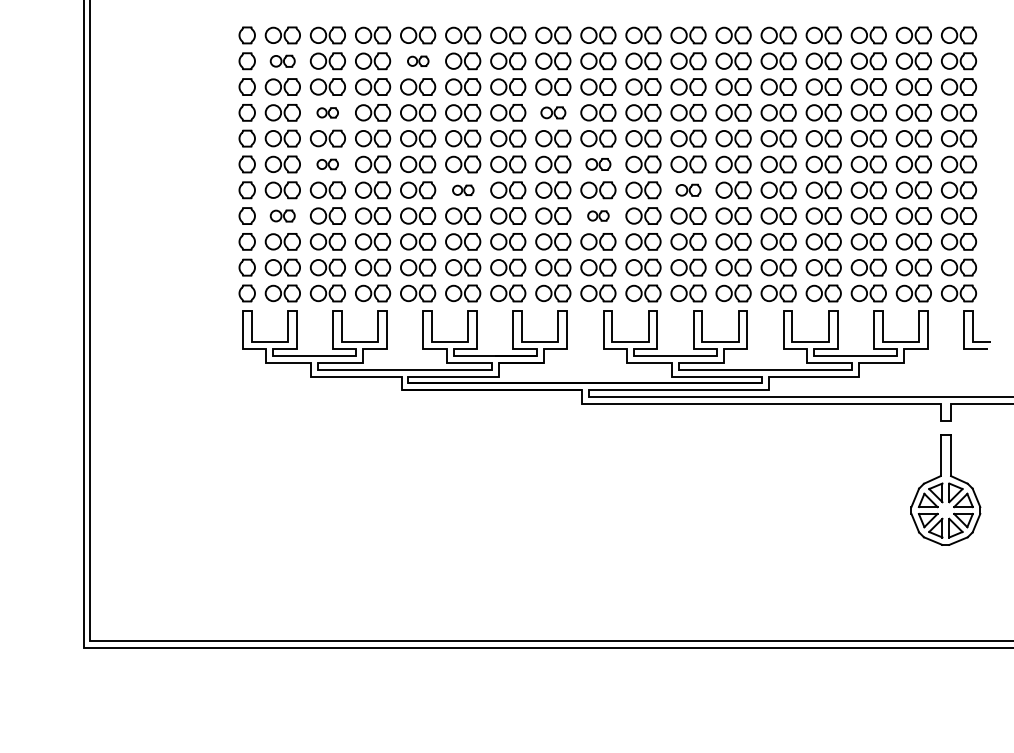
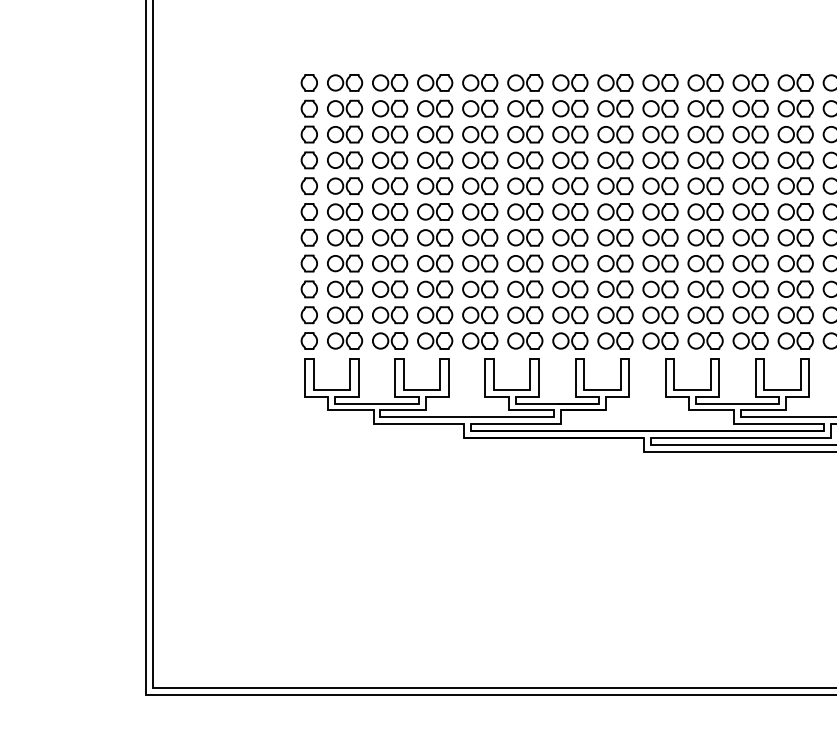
part: (282, 61) -> (344, 109), size x1.43
part: (418, 61) -> (480, 109), size x1.67
part: (327, 112) -> (389, 160), size x1.67
part: (553, 112) -> (615, 160), size x1.43
part: (327, 164) -> (389, 212), size x1.67
part: (598, 164) -> (660, 212), size x1.43
part: (463, 190) -> (525, 238), size x1.67
part: (688, 190) -> (750, 238), size x1.43
part: (282, 215) -> (344, 263), size x1.43
part: (598, 215) -> (660, 263), size x1.67

